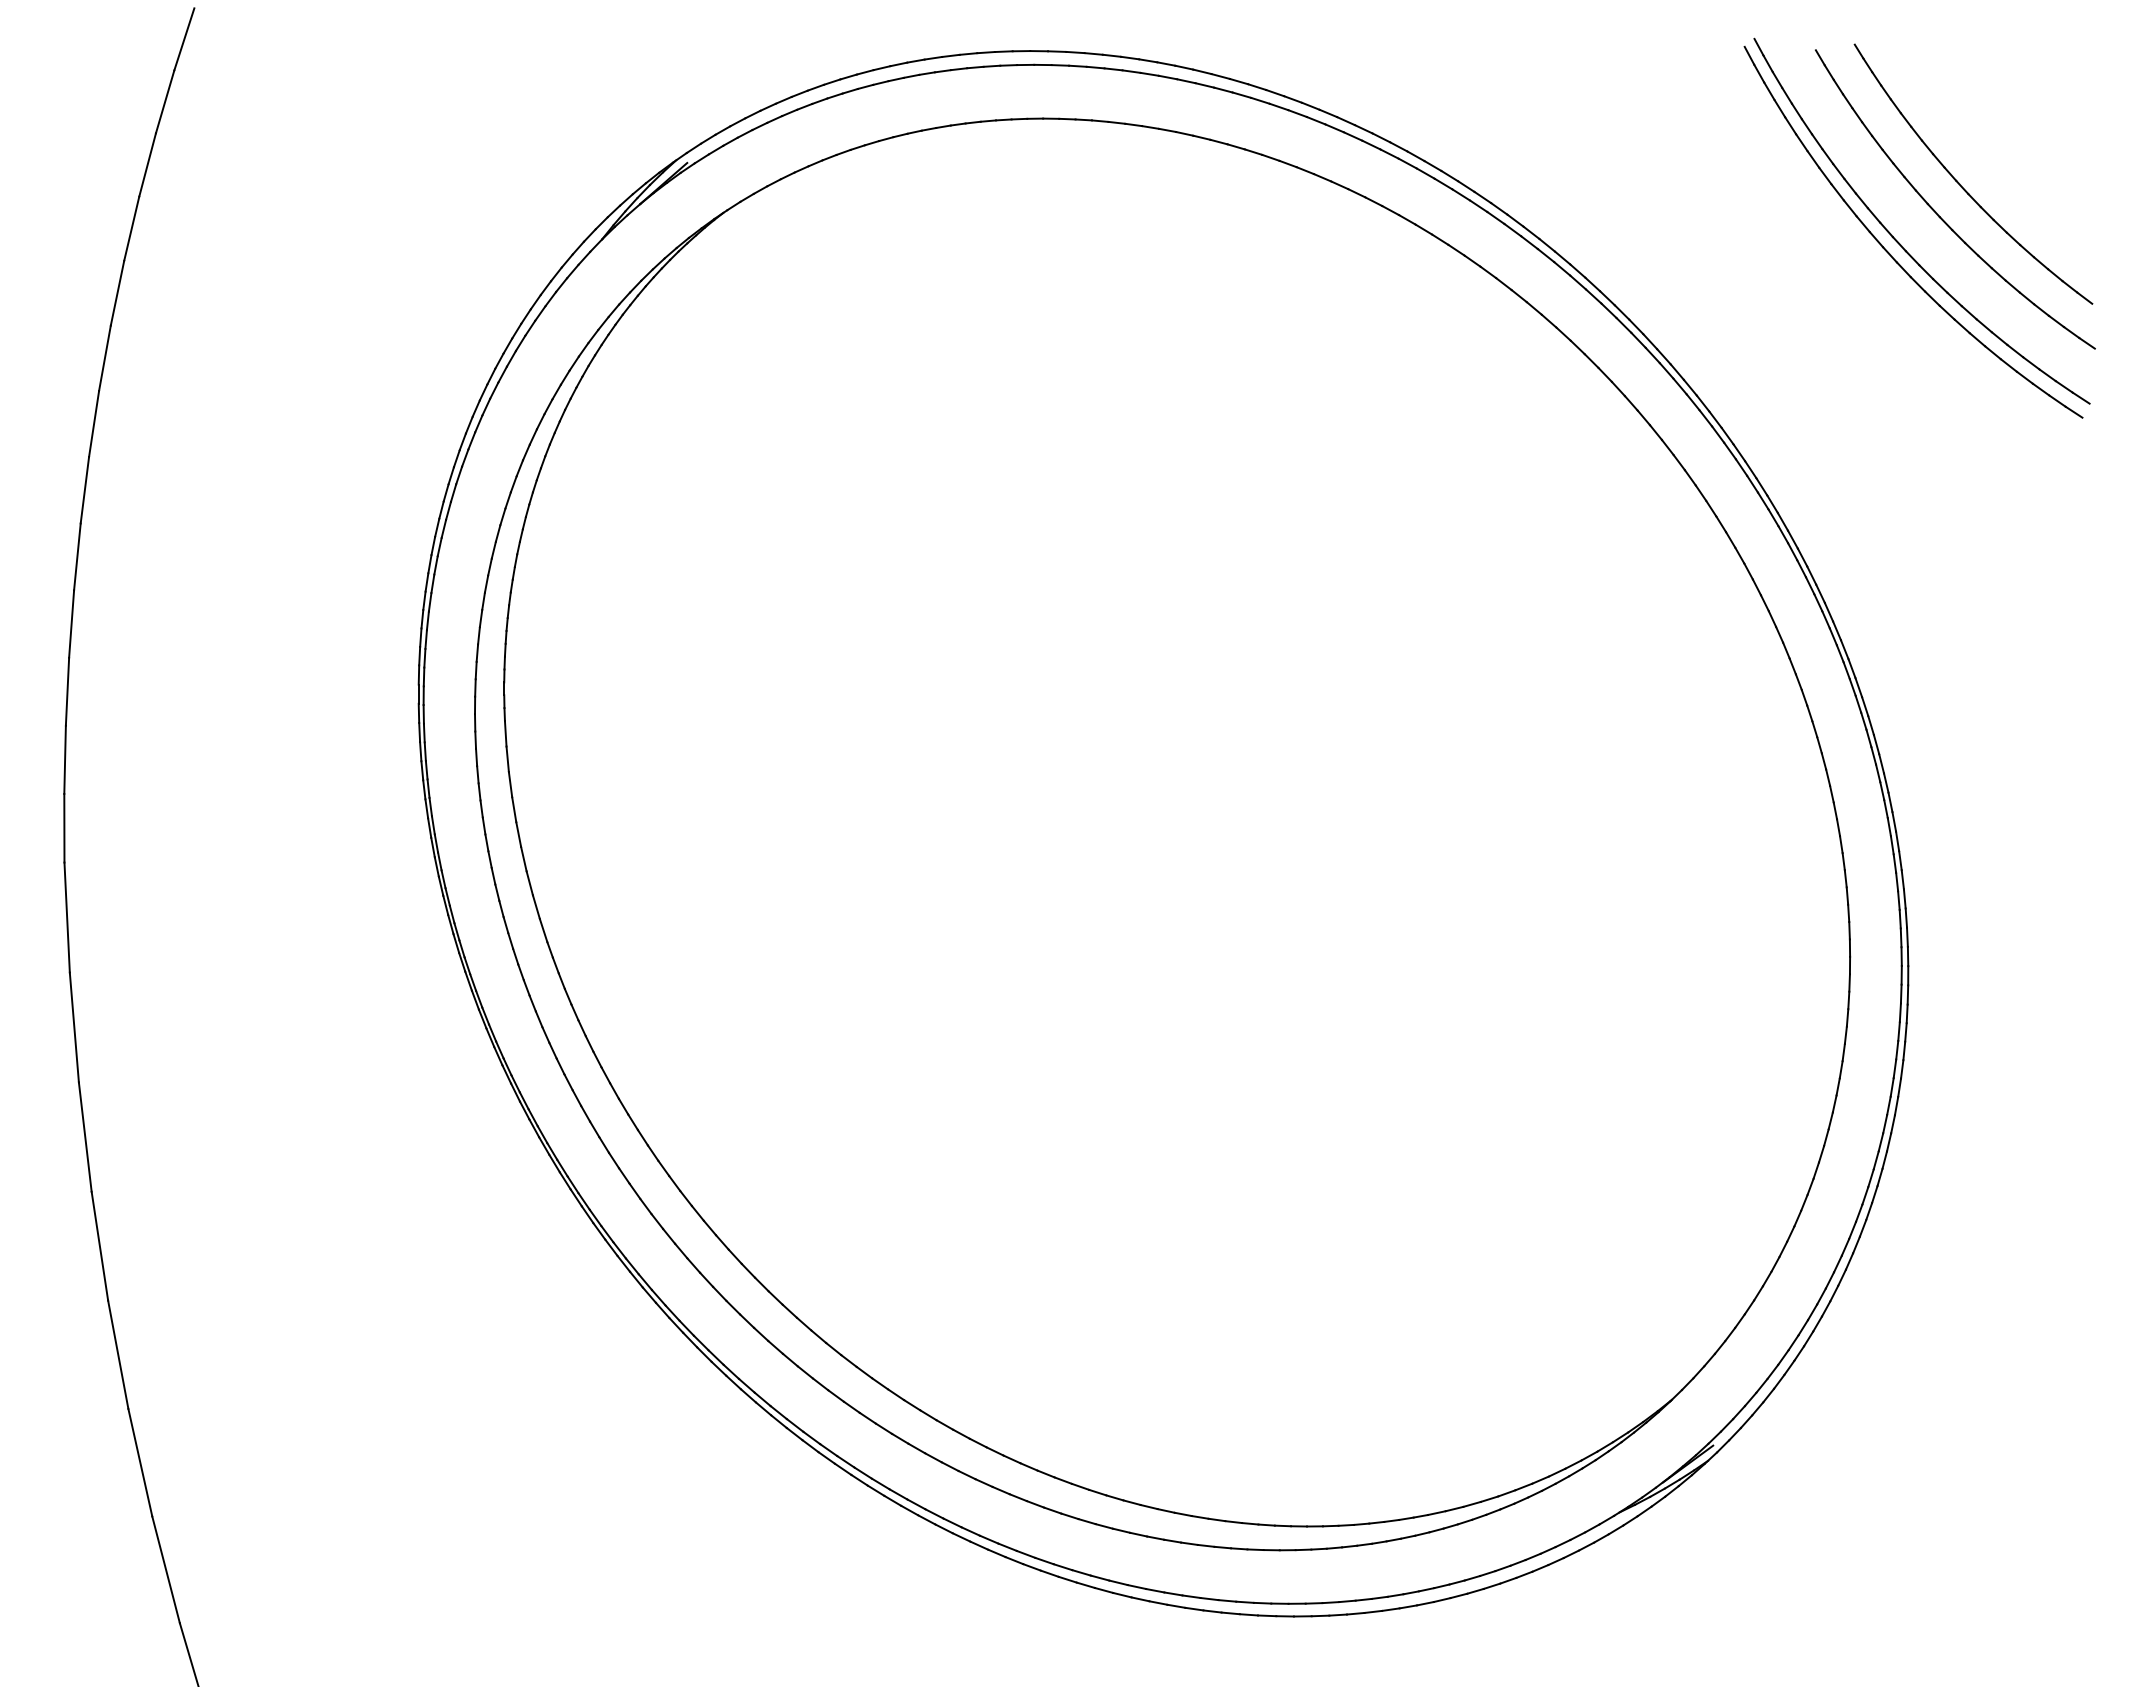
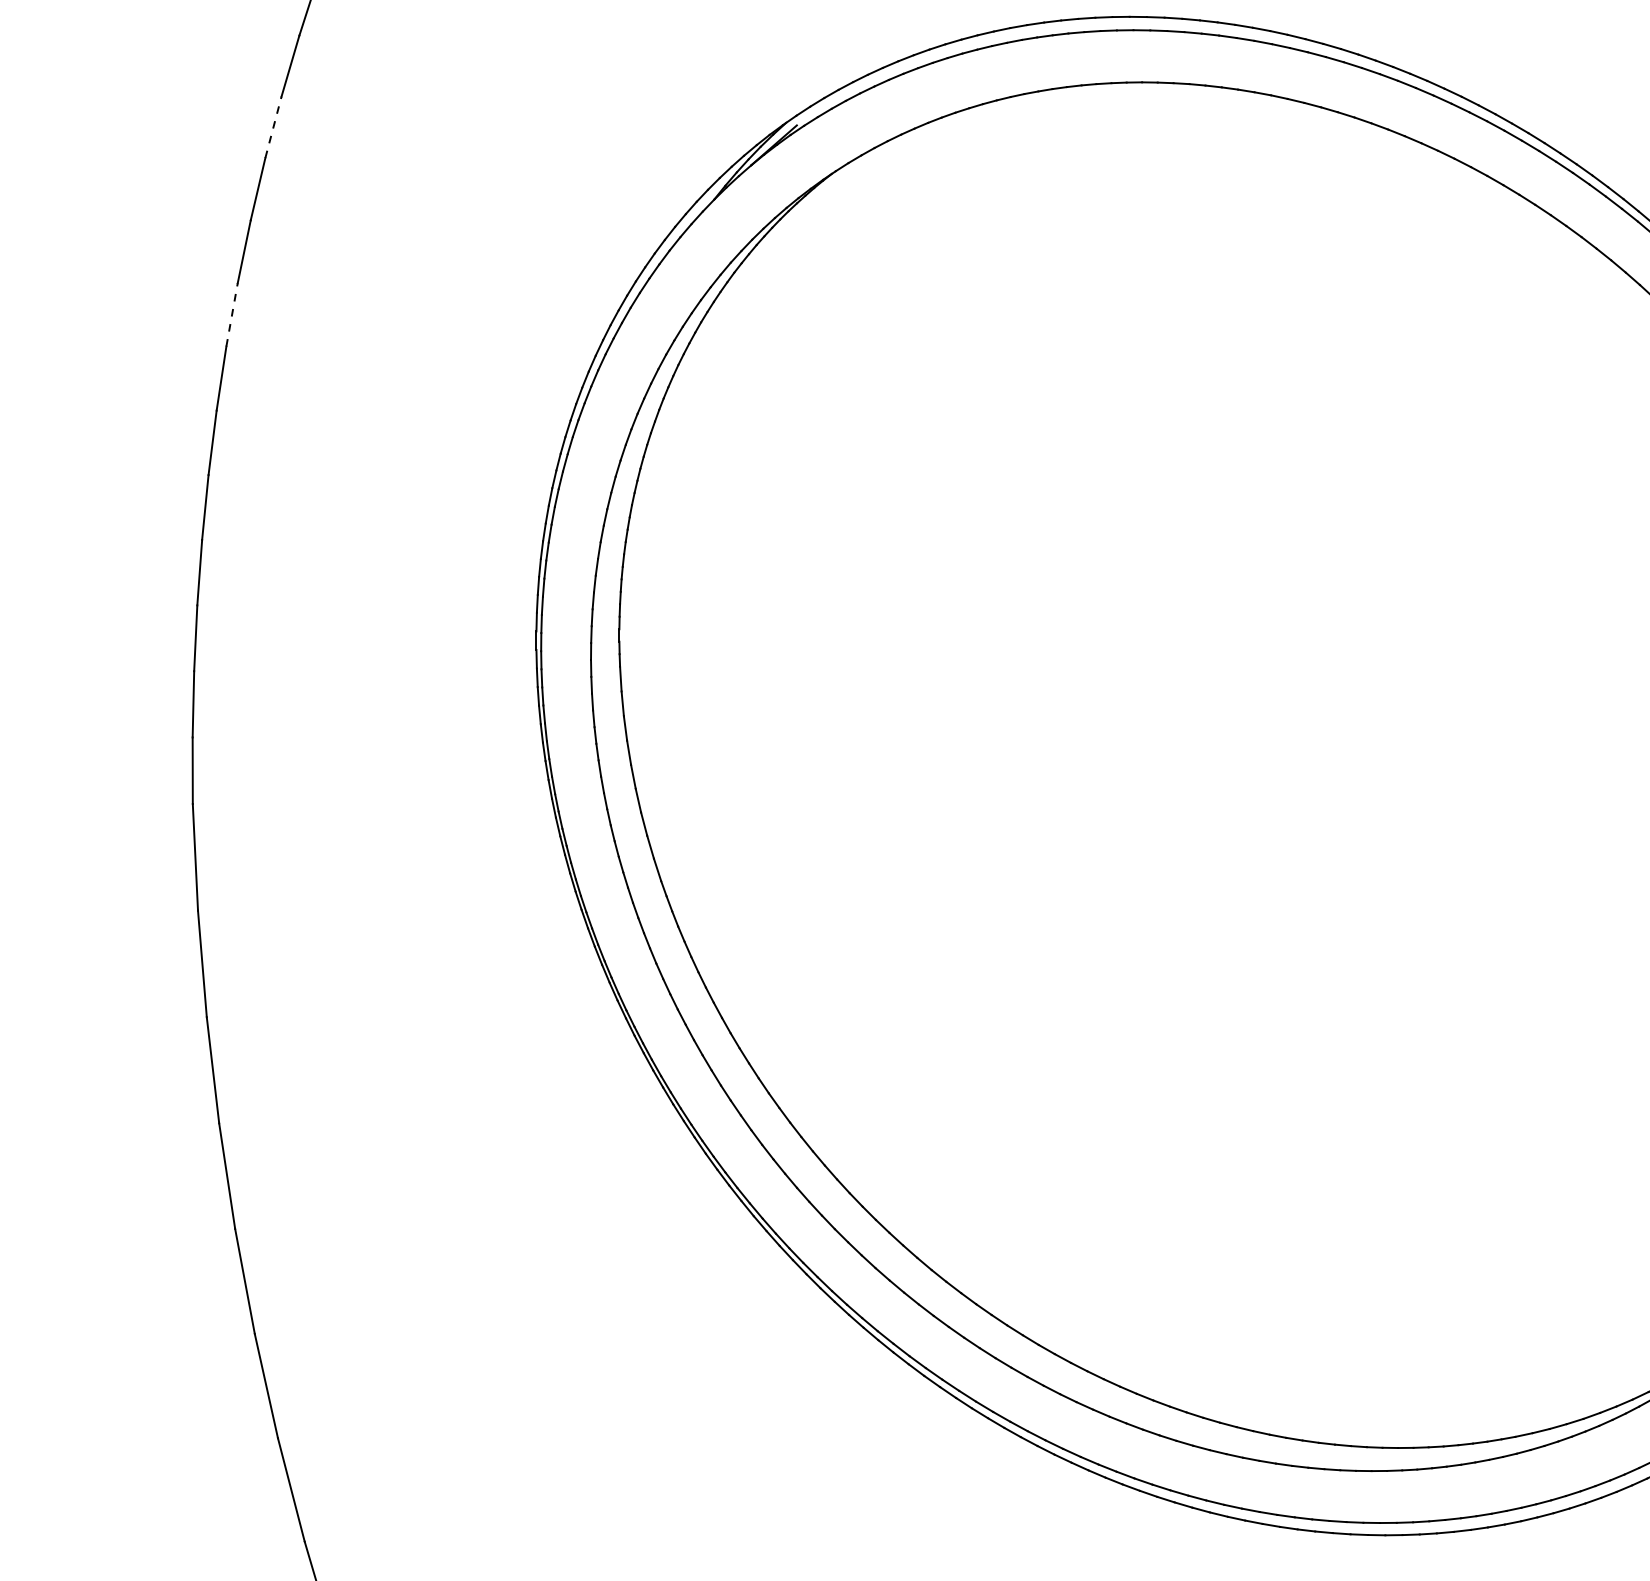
line: (147, 164) -> (273, 126), solid -> dashed
line: (105, 357) -> (232, 314), solid -> dashed

